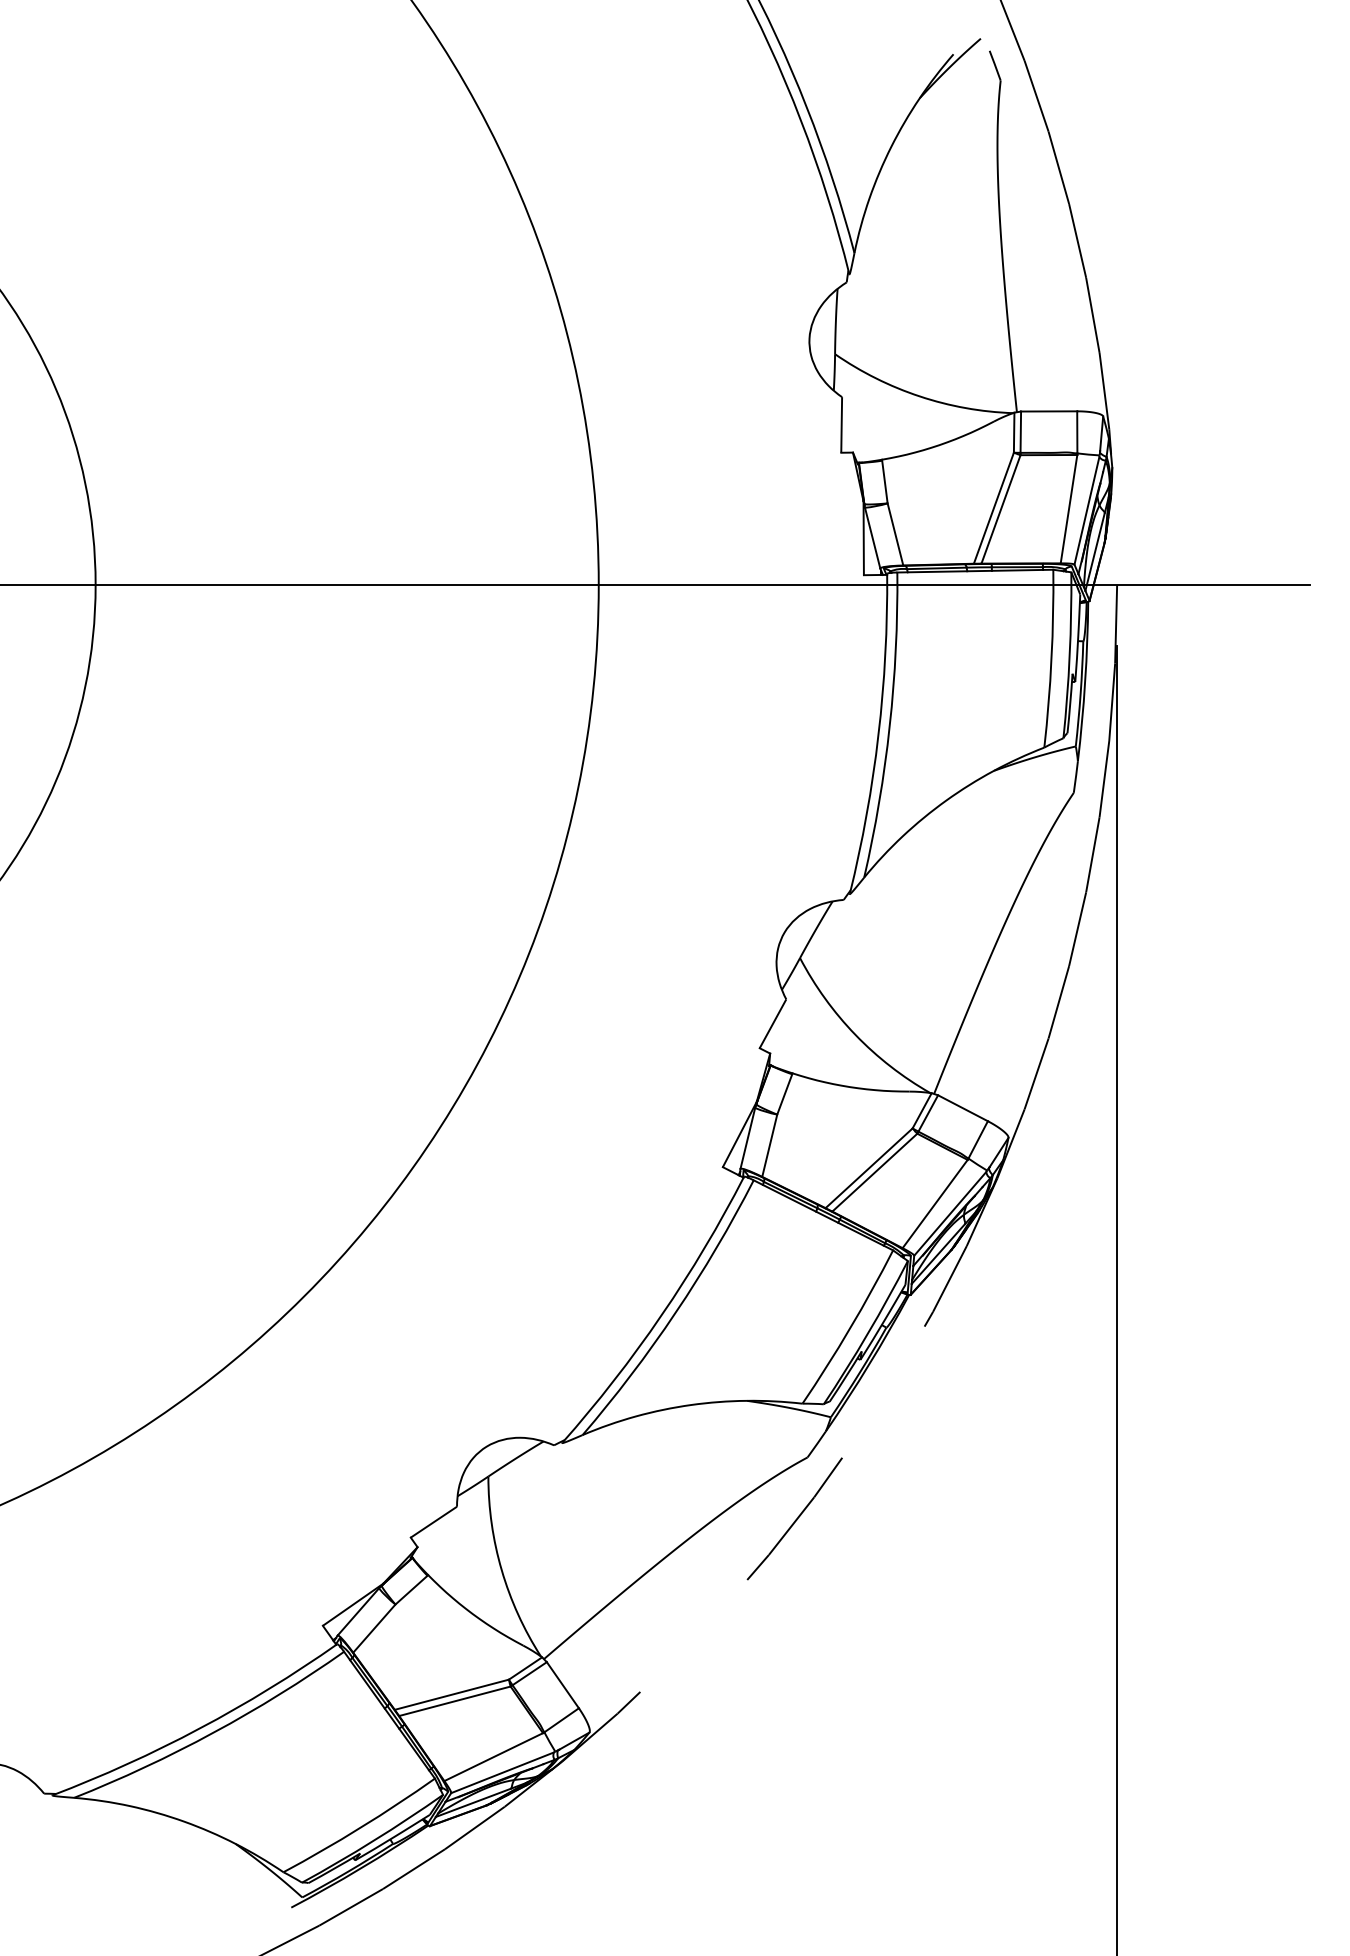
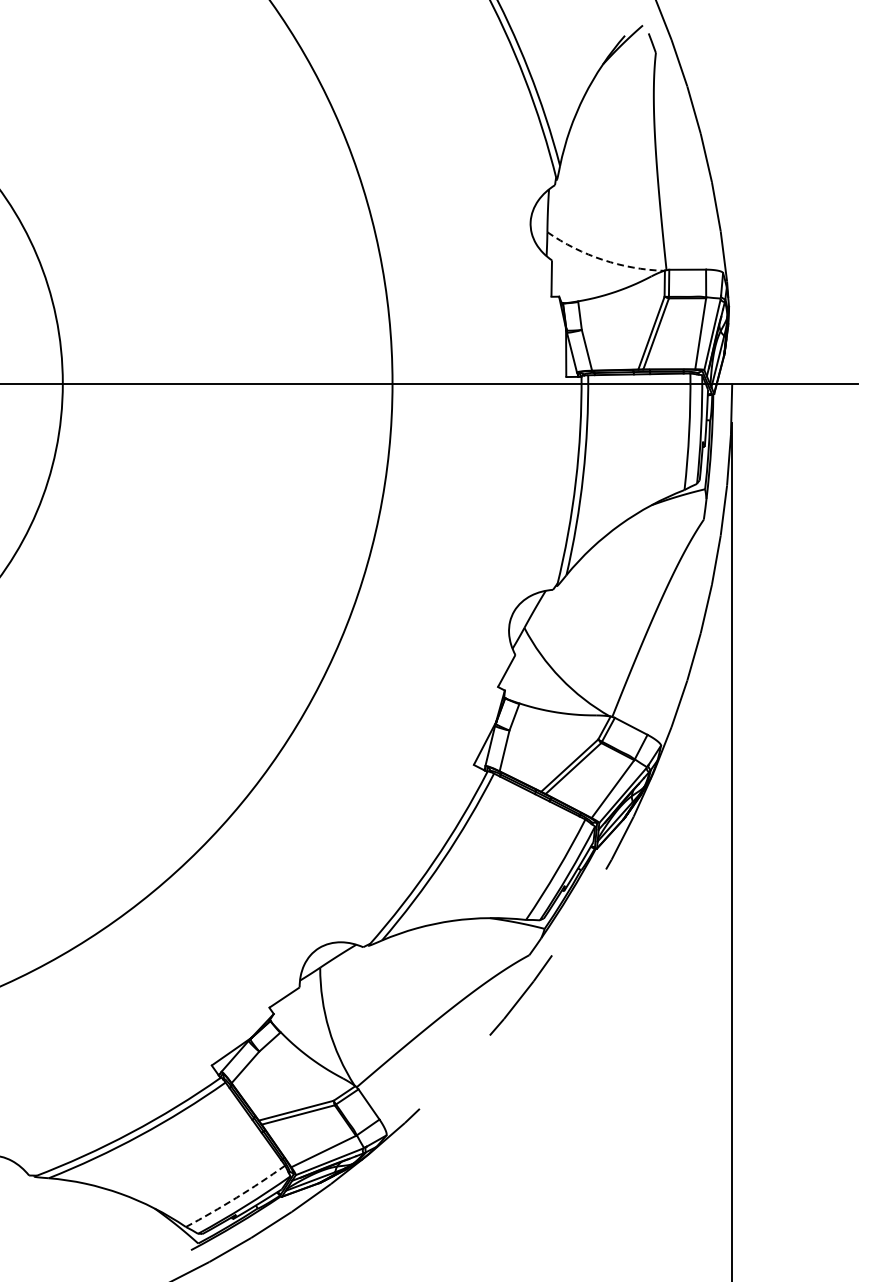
arc: (919, 395) -> (602, 259), solid -> dashed
arc: (360, 1827) -> (236, 1197), solid -> dashed

